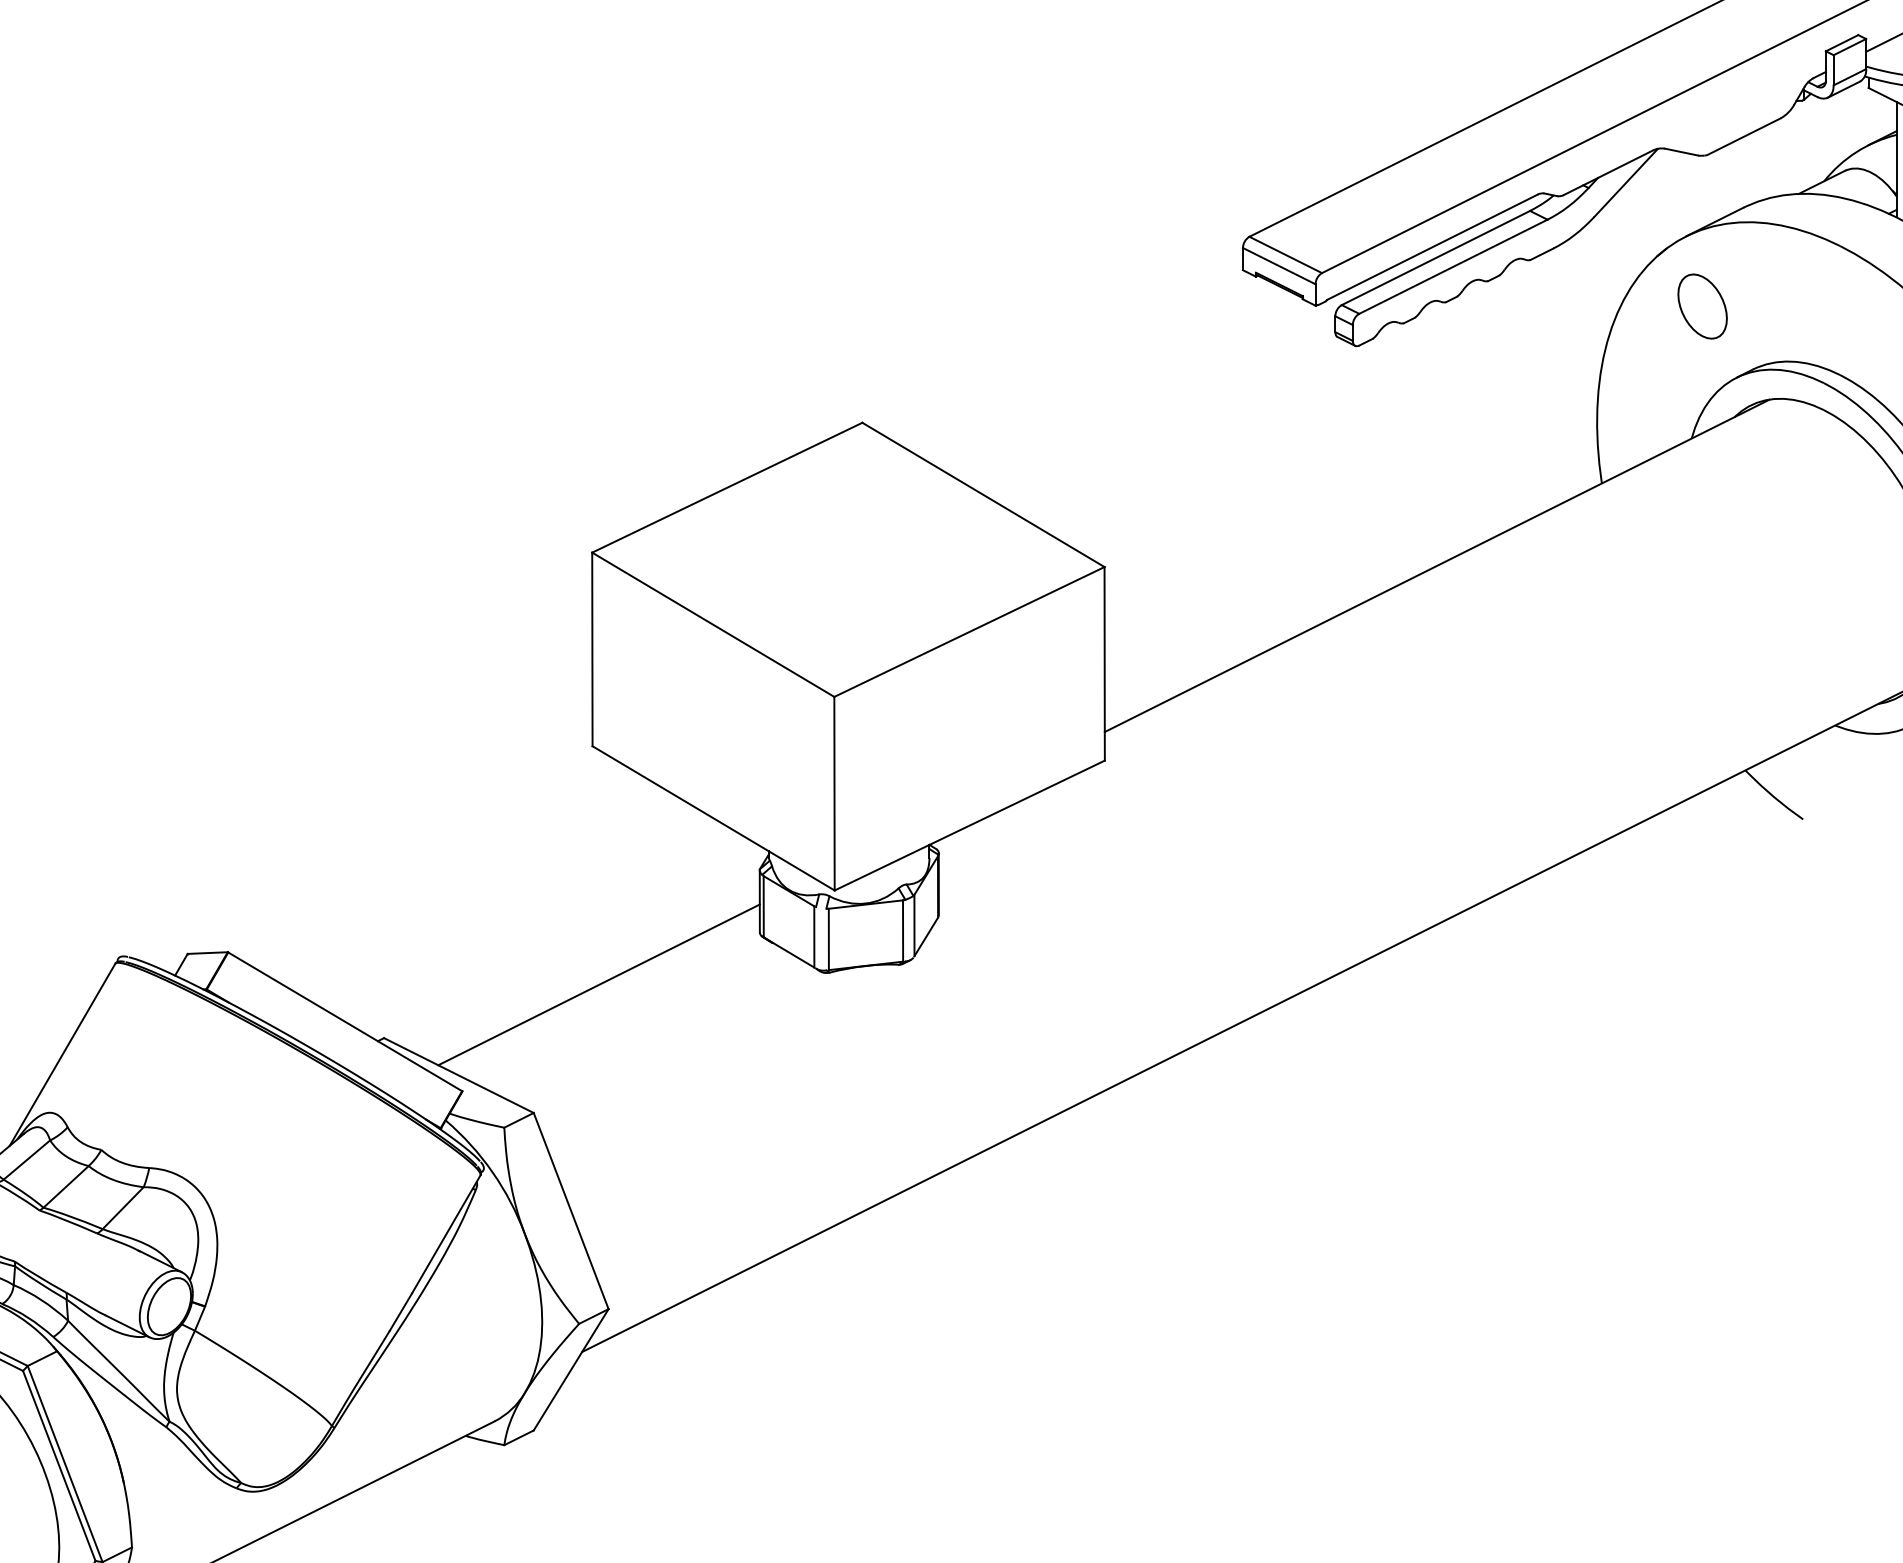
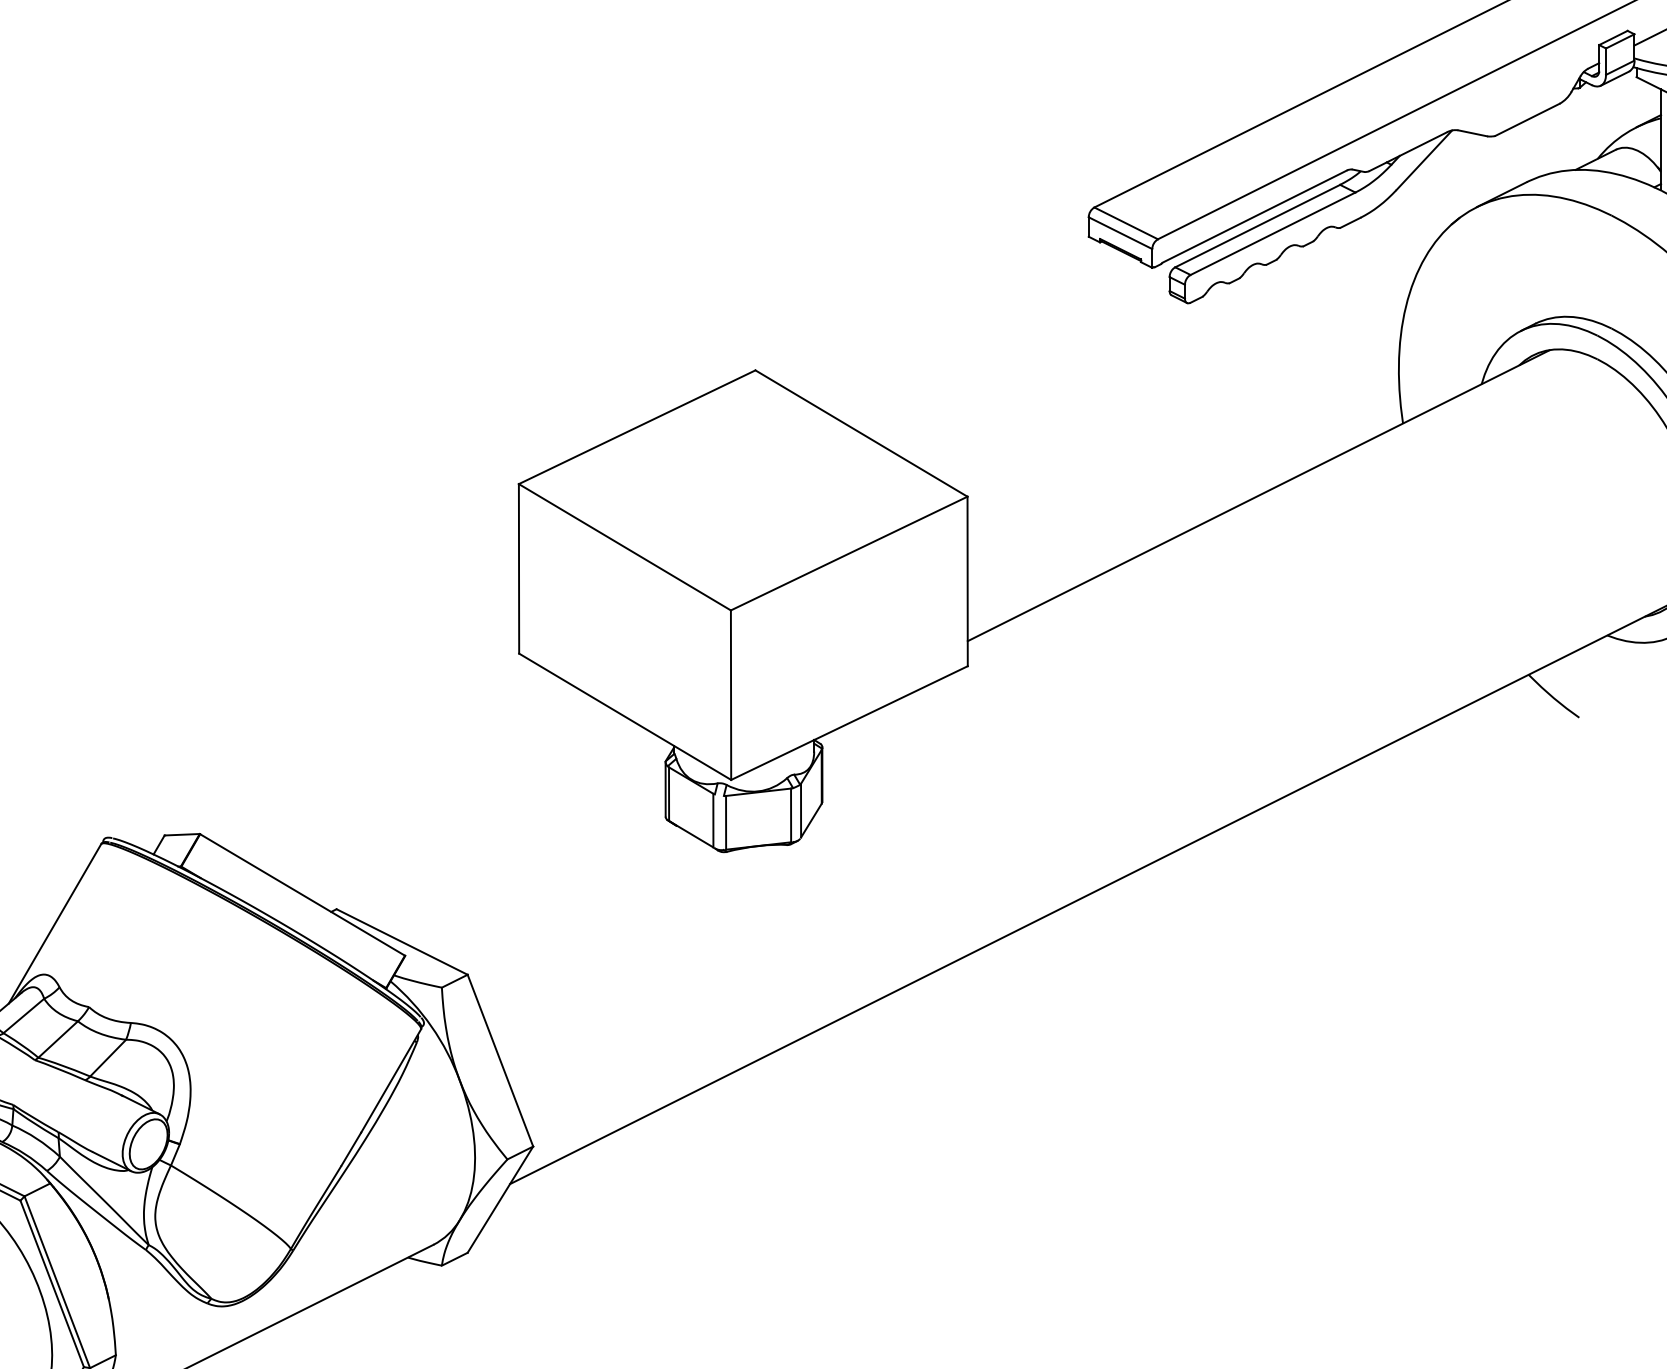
part: (1702, 306) -> (1491, 268), removed
line: (598, 984) -> (524, 862), removed

